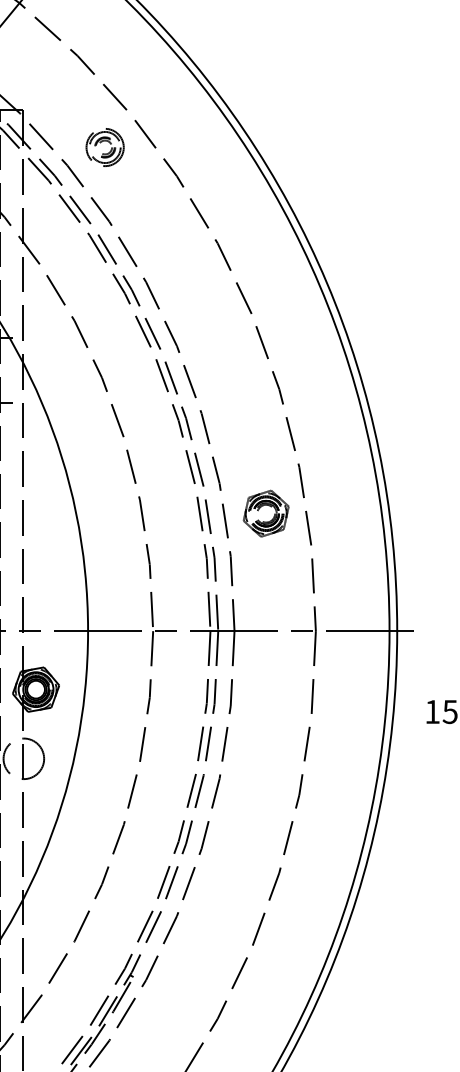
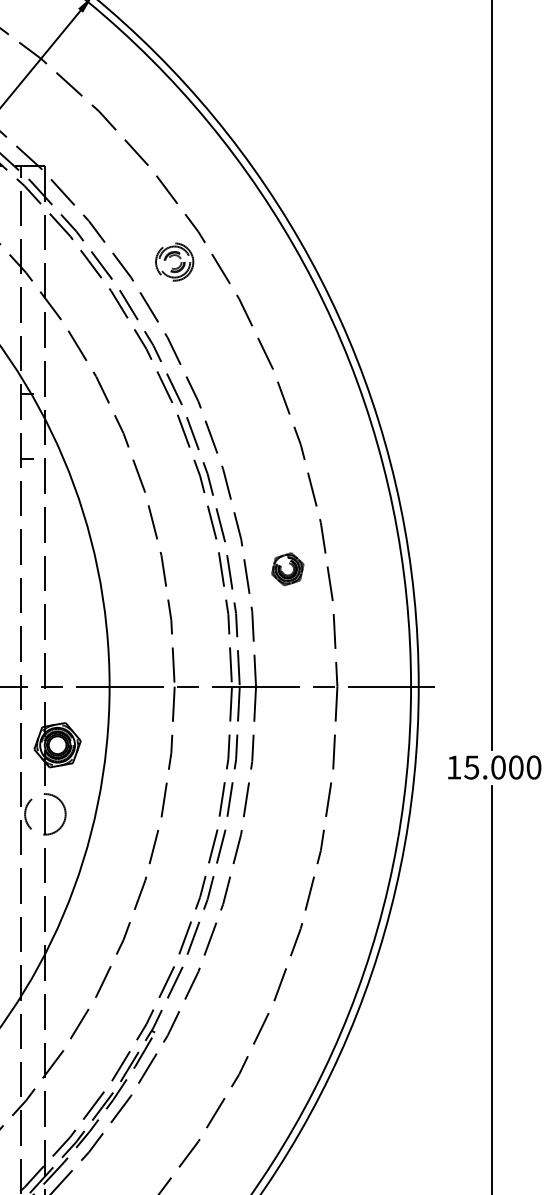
part: (104, 146) -> (174, 261), moved
part: (265, 513) -> (287, 569), size x0.7

